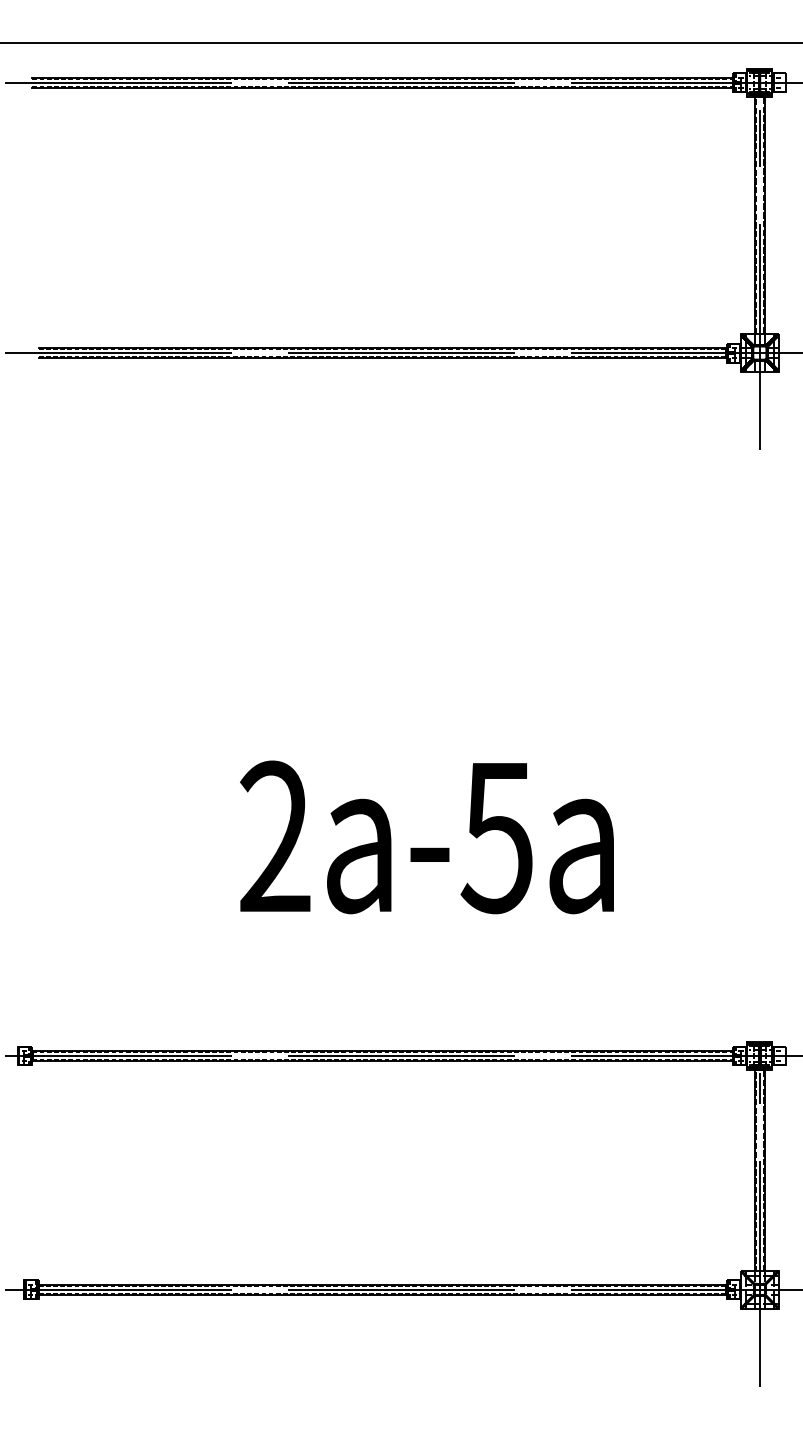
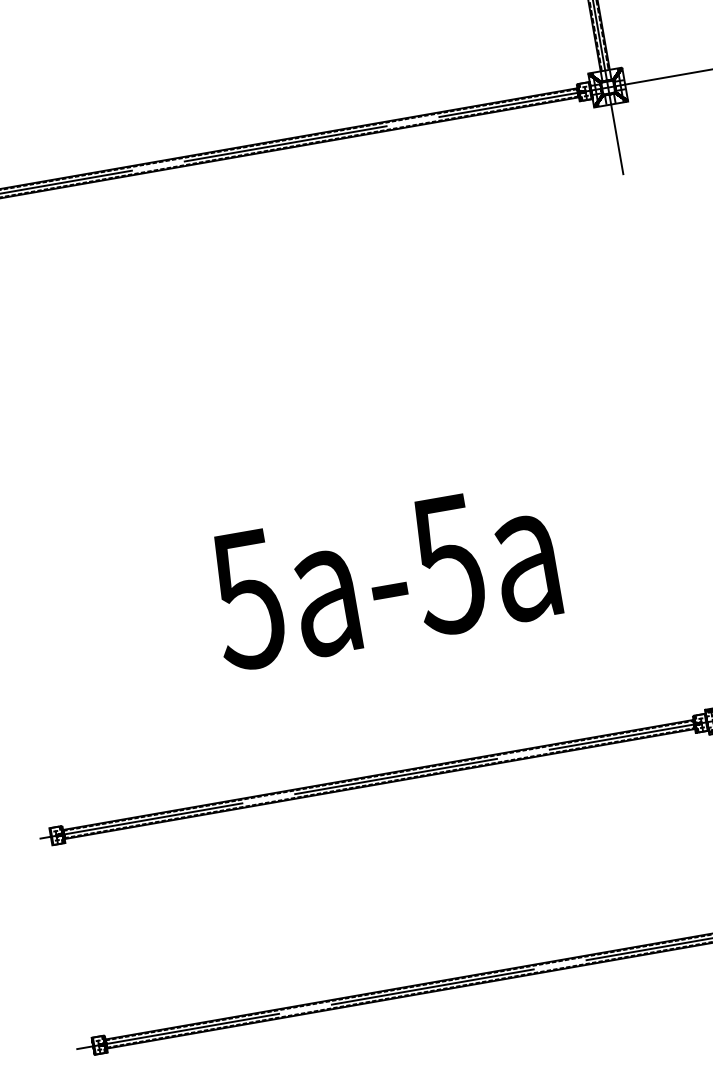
text: (274, 837) -> (247, 599), 2 -> 5

